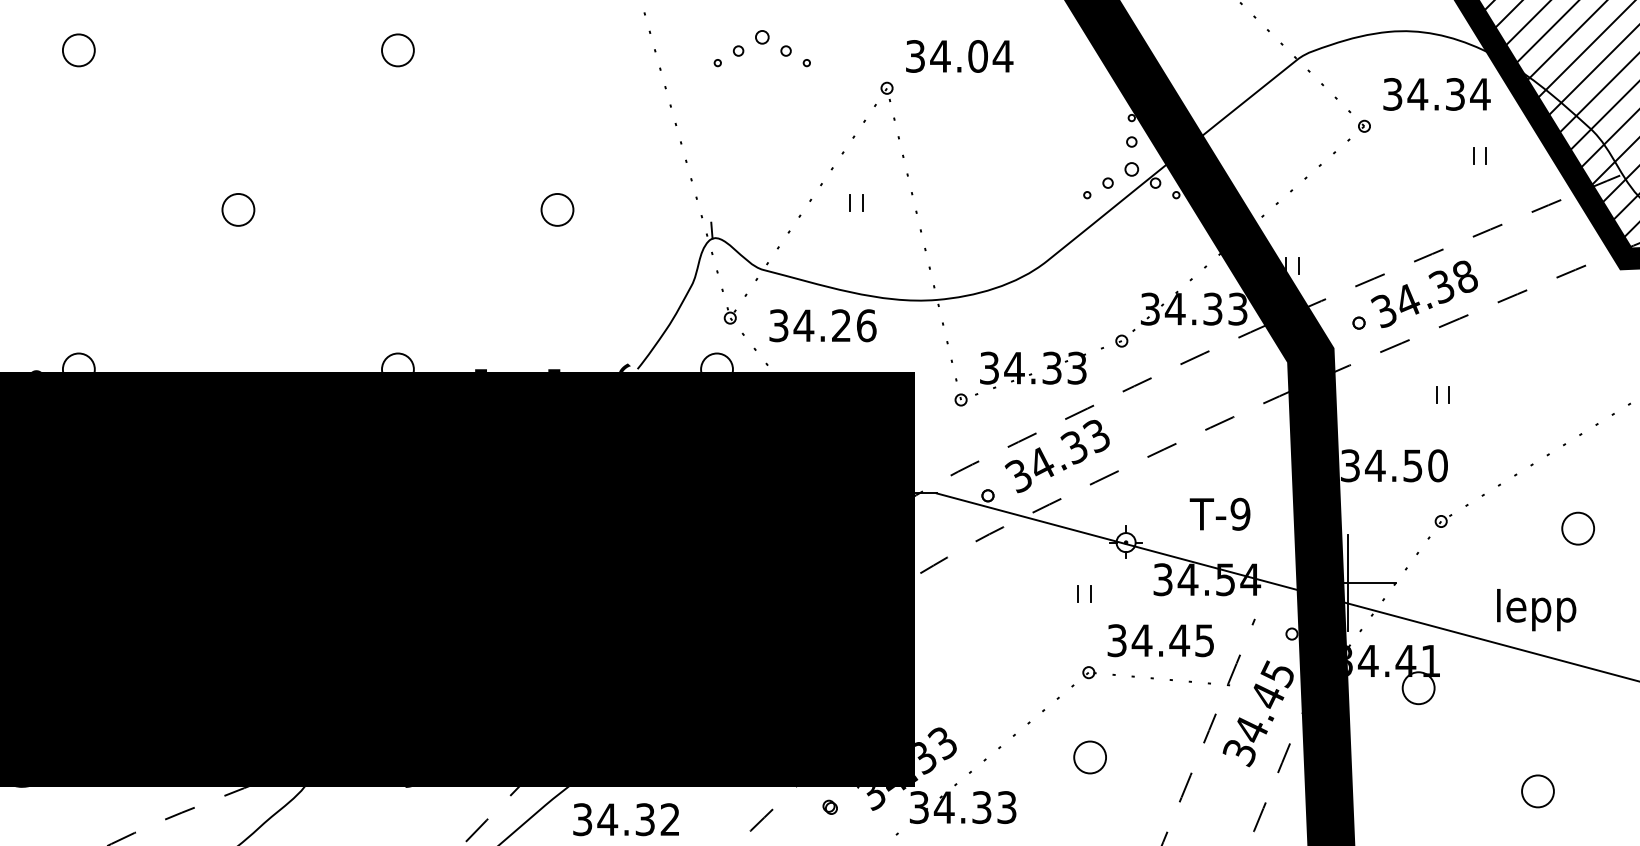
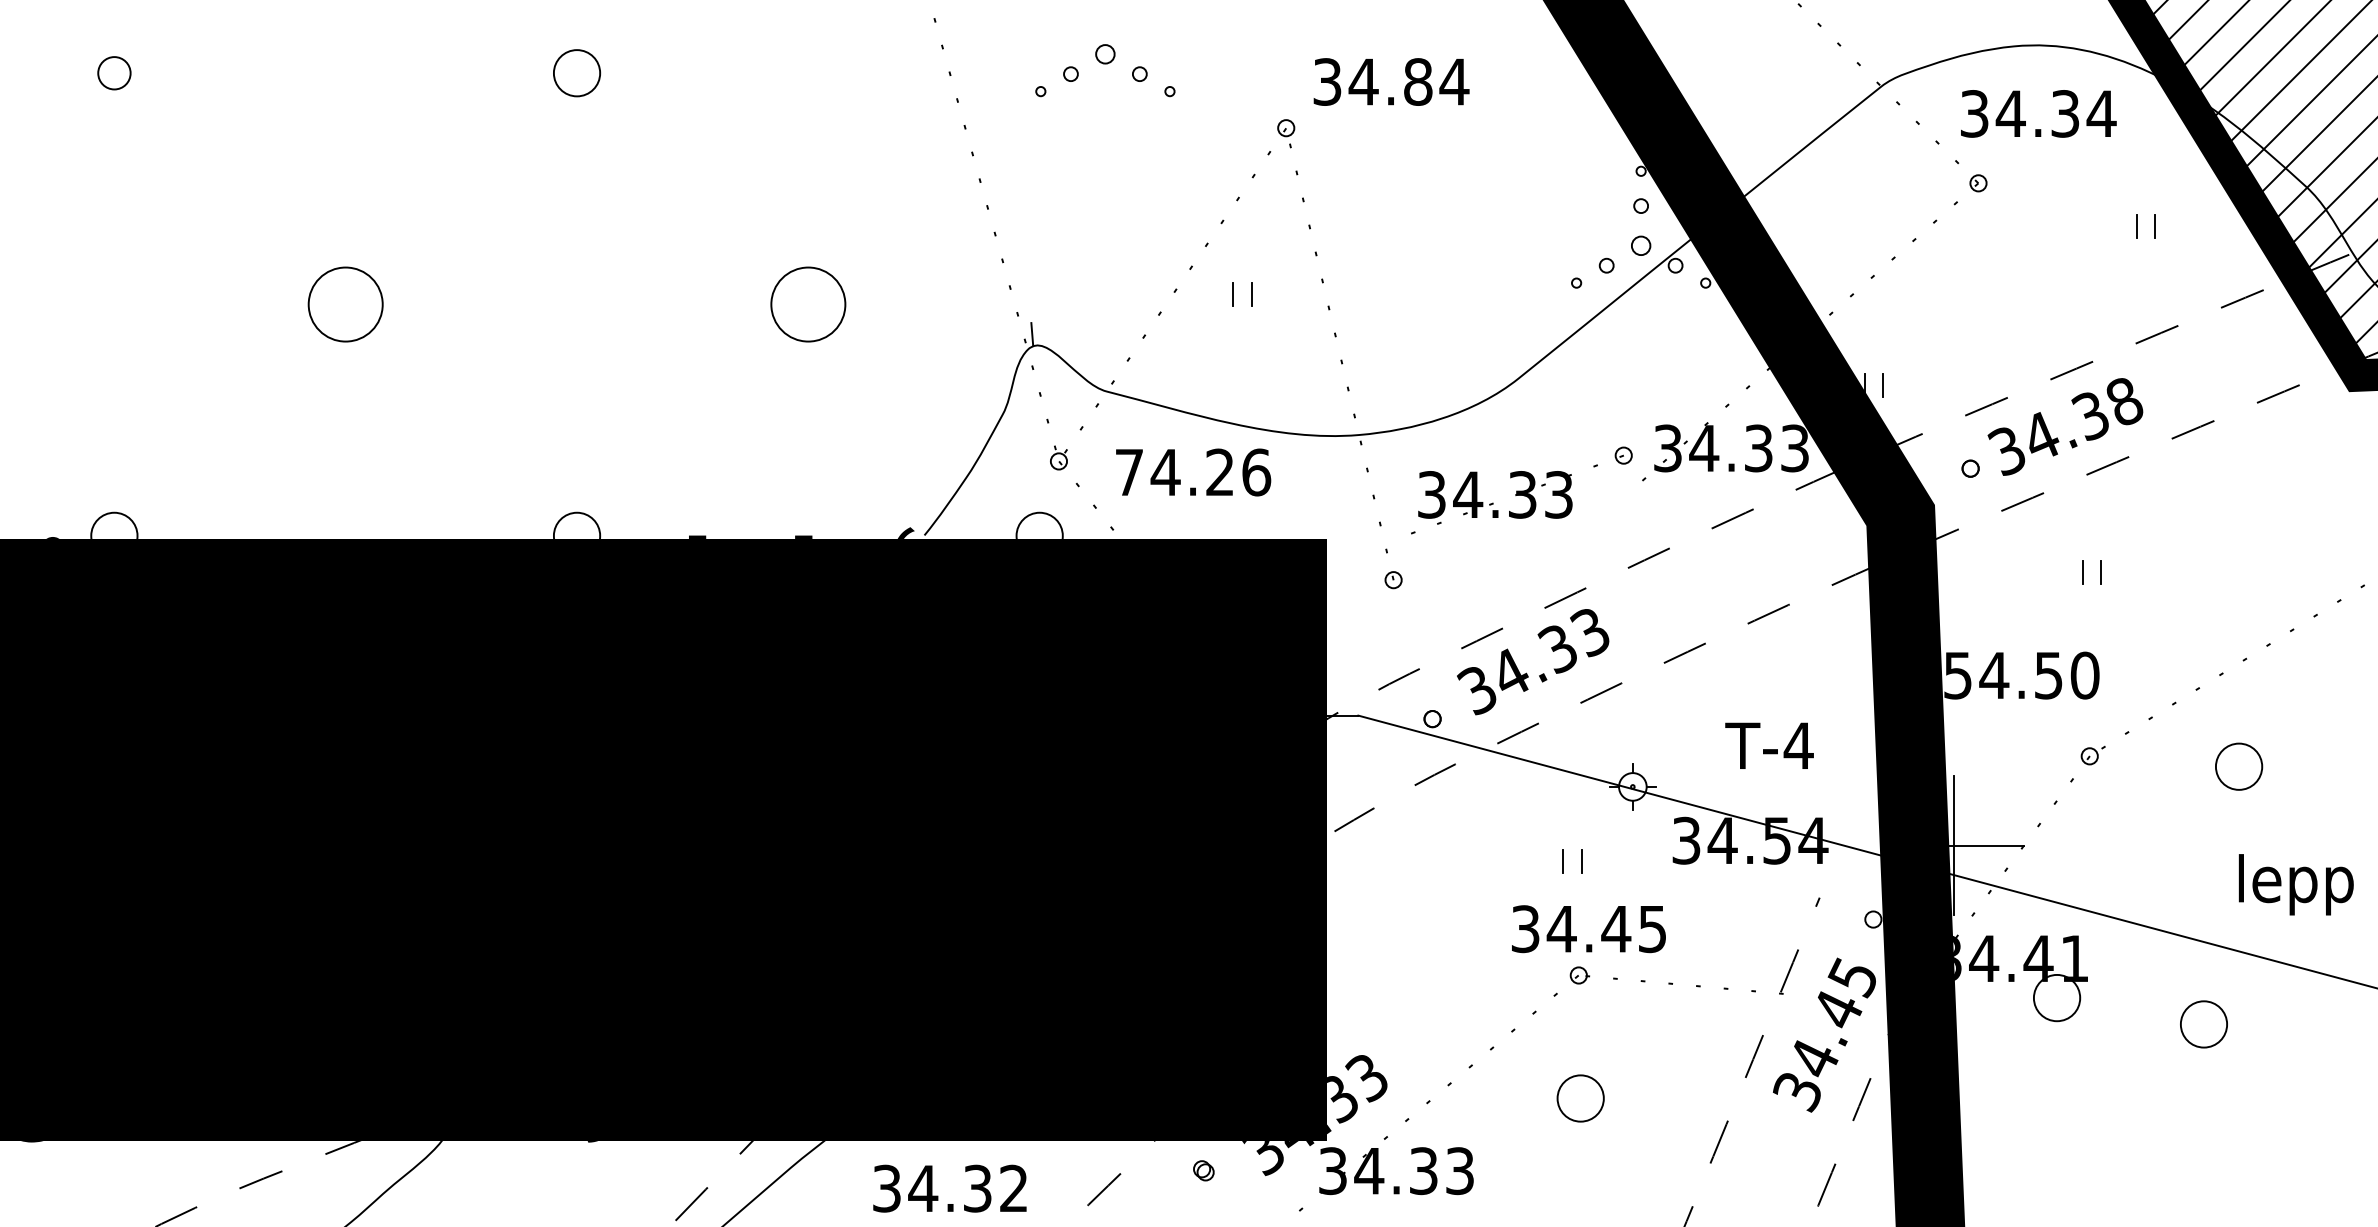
circle: (78, 50) -> (113, 73), size x0.7
text: (977, 56) -> (1417, 82), 34.04 -> 34.84
text: (1436, 94) -> (2037, 113), moved
circle: (238, 209) -> (345, 303), size x1.6
circle: (557, 209) -> (808, 303), size x1.6
text: (778, 325) -> (1128, 472), 34.26 -> 74.26
part: (1051, 364) -> (1521, 489), moved
text: (1350, 465) -> (1958, 675), 34.50 -> 54.50
text: (1240, 513) -> (1798, 744), T-9 -> T-4
circle: (1577, 528) -> (2238, 766), moved
text: (1536, 610) -> (2296, 885), moved
text: (1160, 640) -> (1588, 928), moved
circle: (1537, 791) -> (2203, 1024), moved
text: (625, 819) -> (949, 1188), moved

